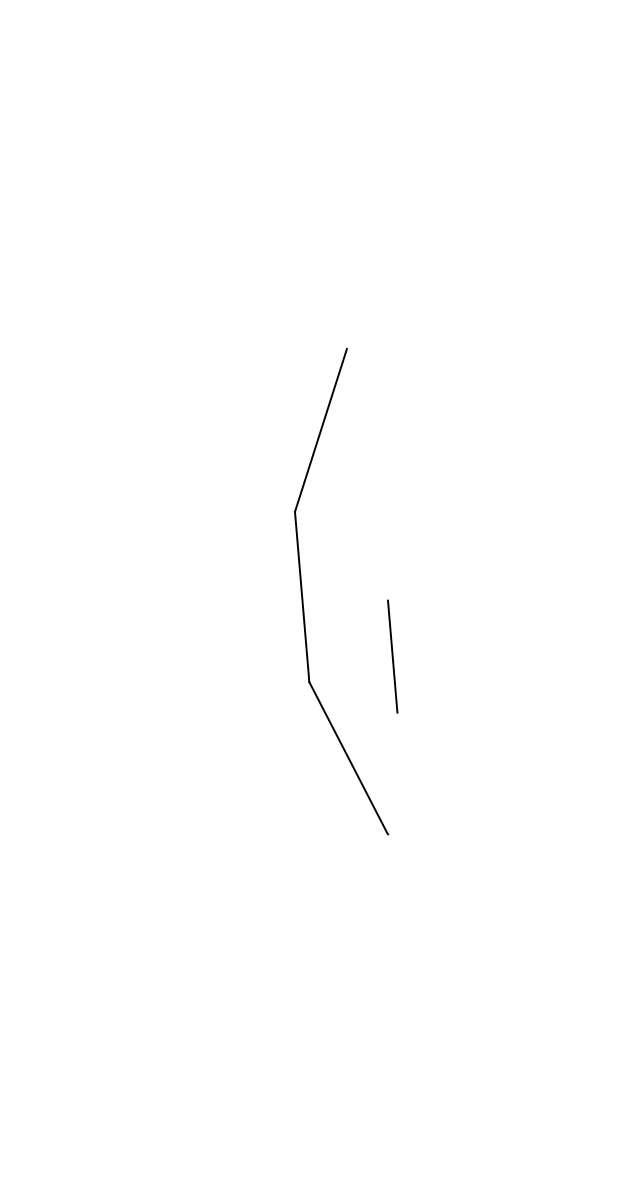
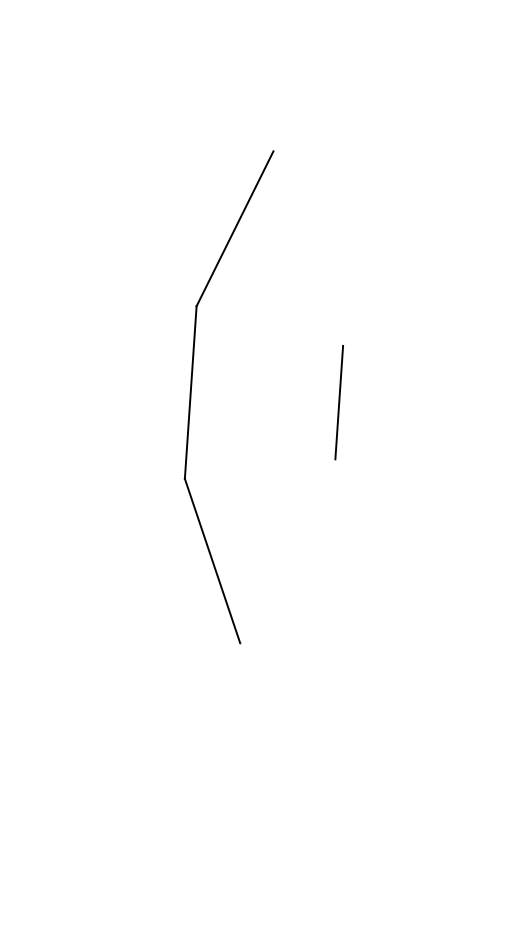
line: (392, 656) -> (339, 402), moved

